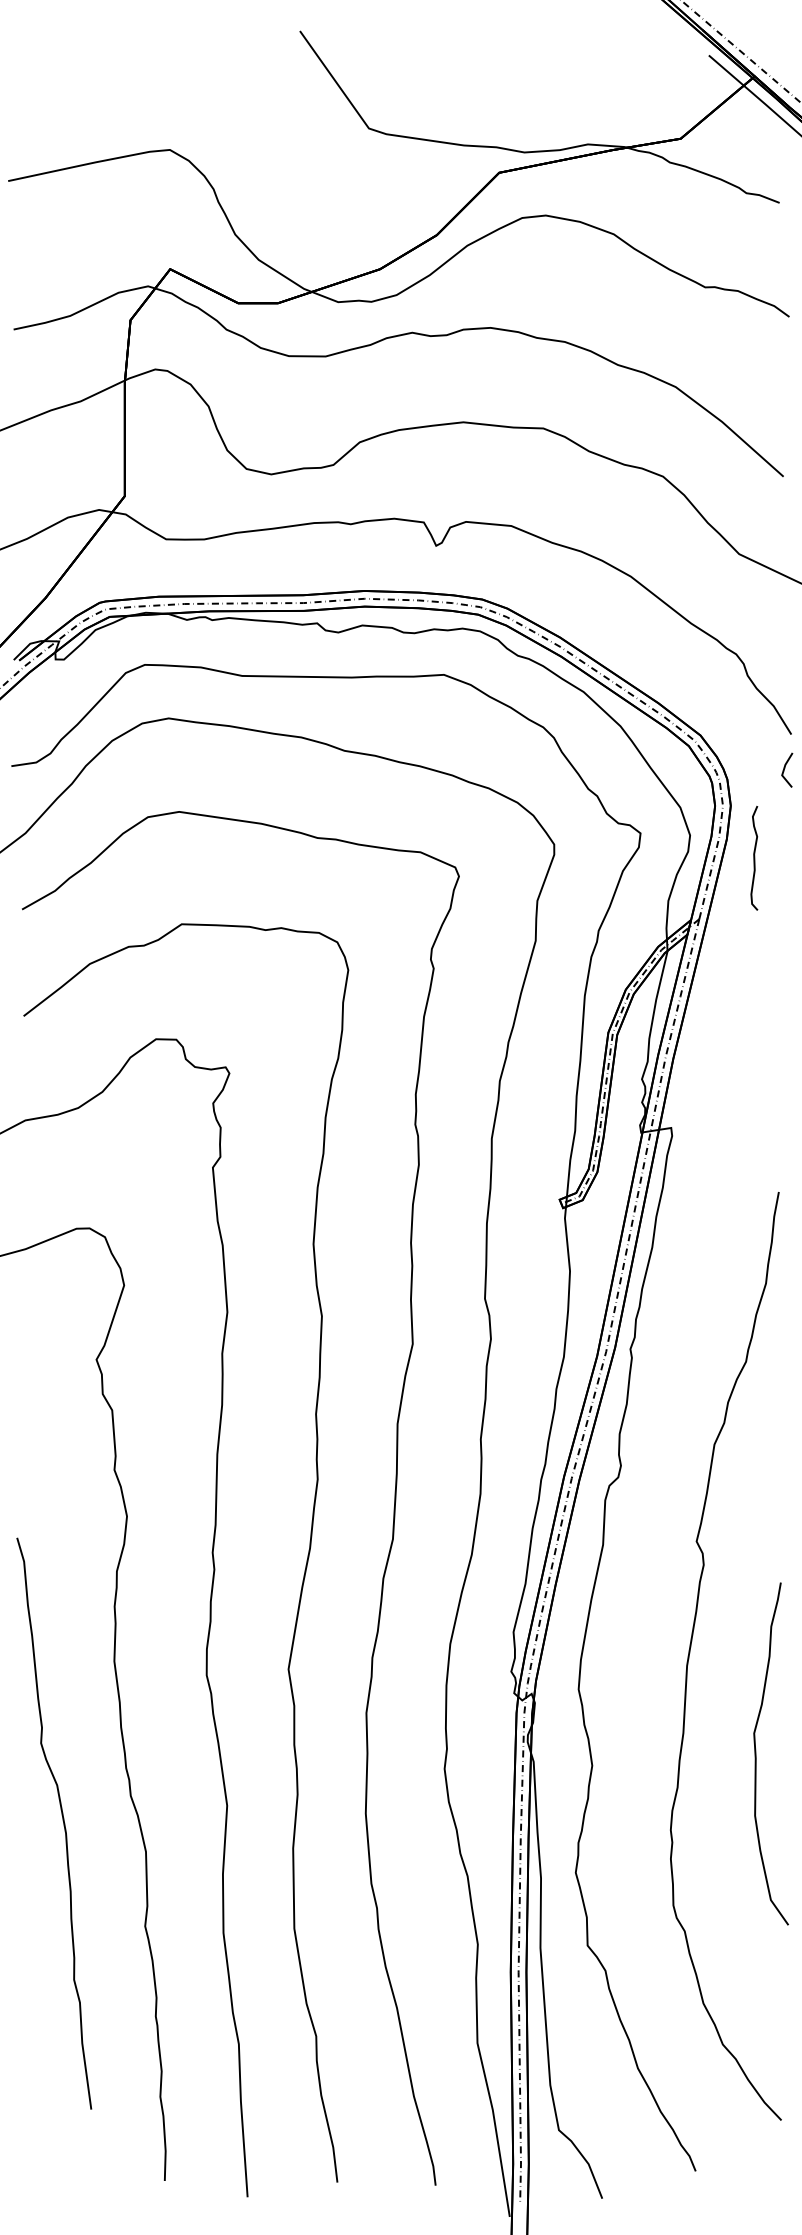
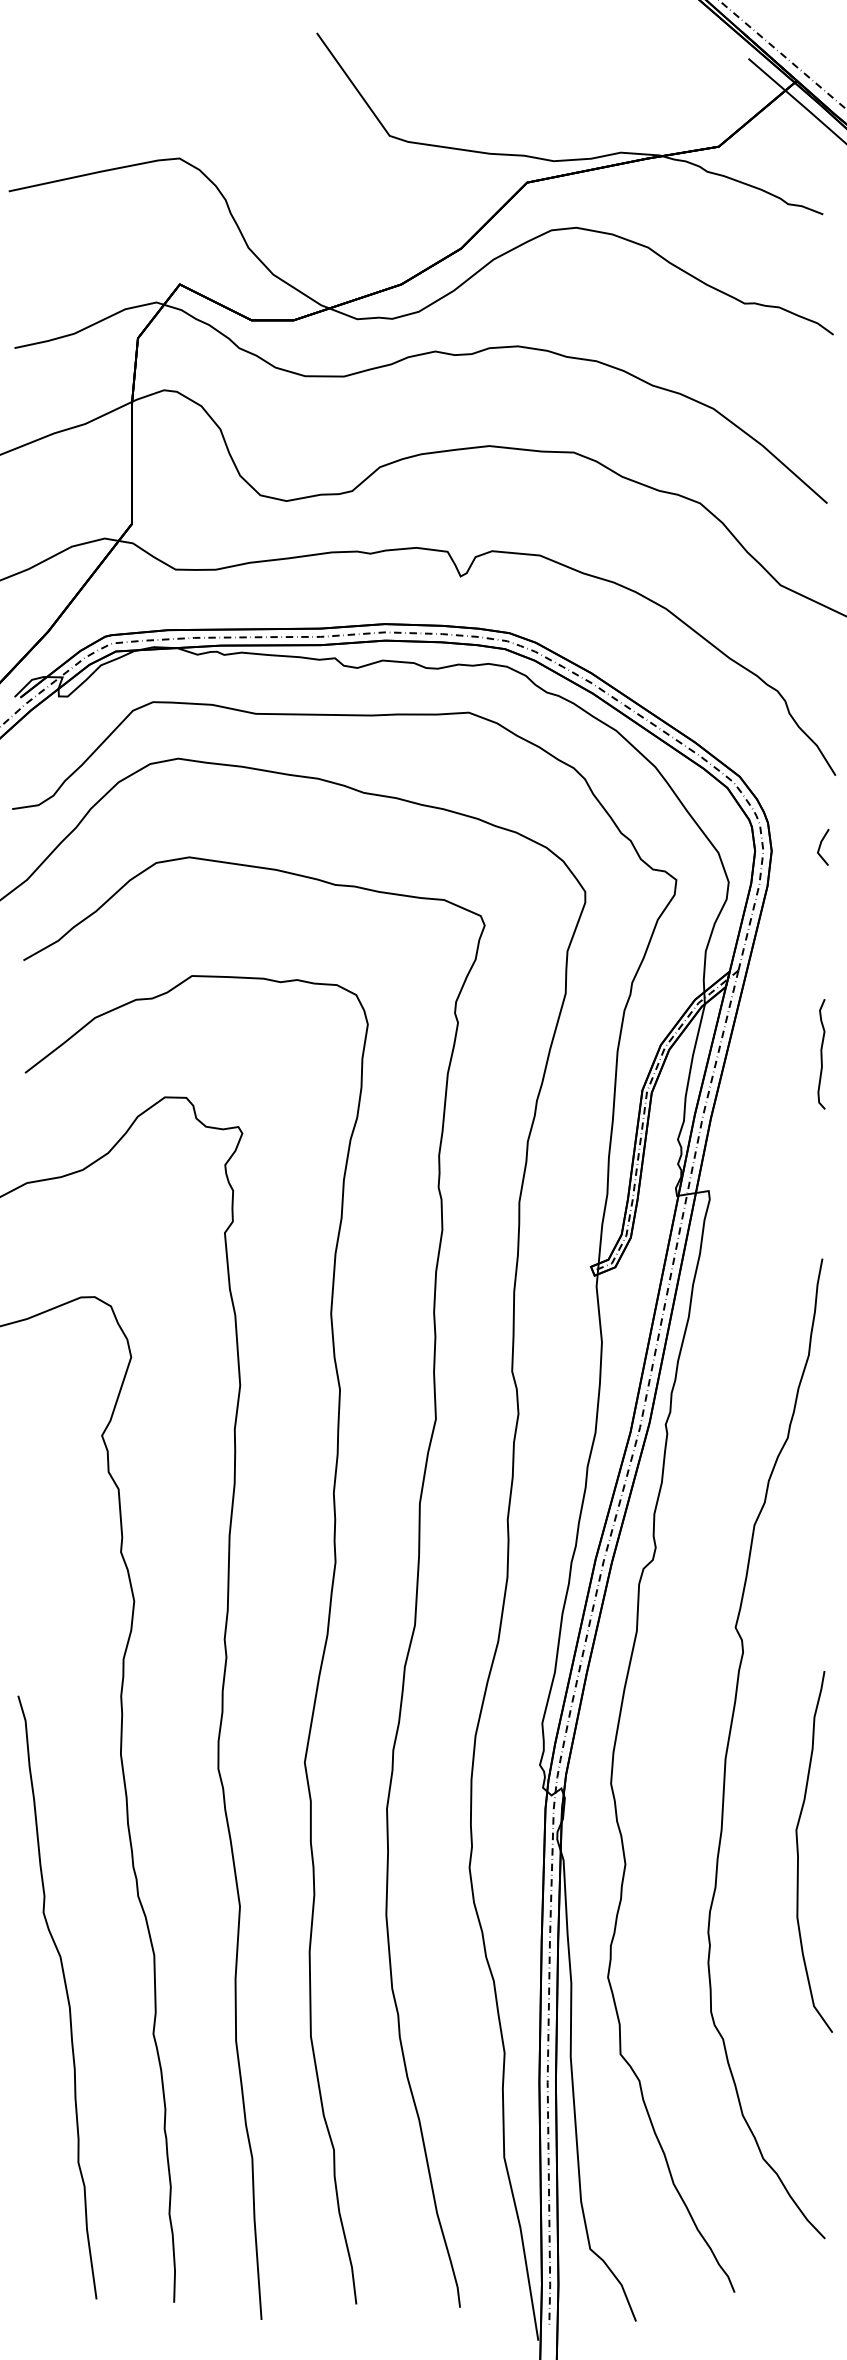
line: (785, 768) -> (821, 845), moved
curve: (754, 858) -> (821, 1054), moved
curve: (62, 1822) -> (66, 1996), moved

